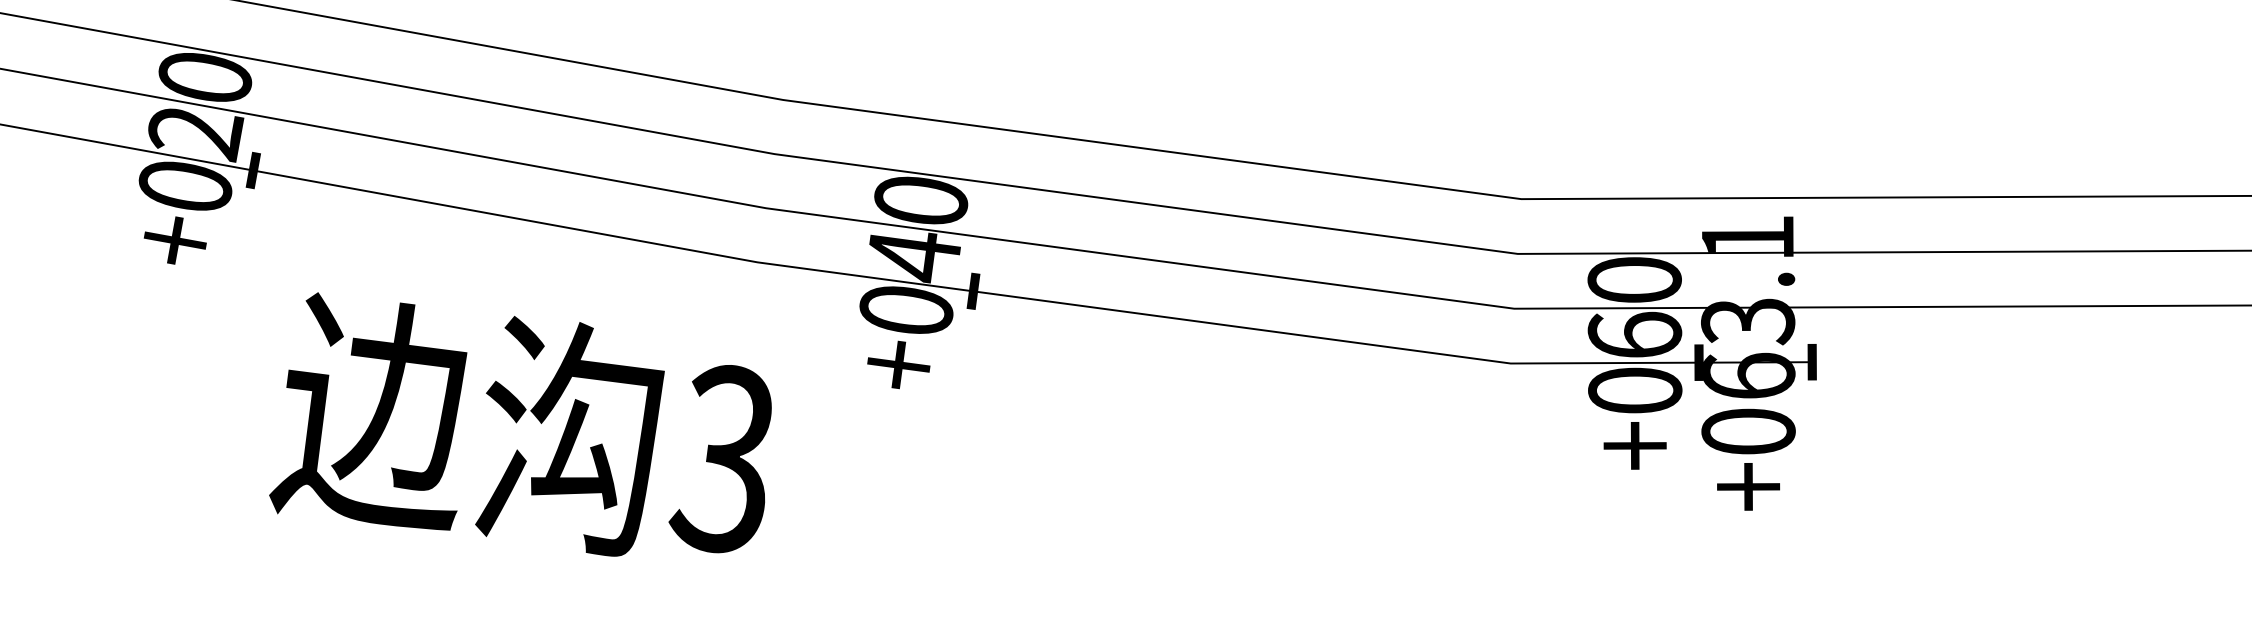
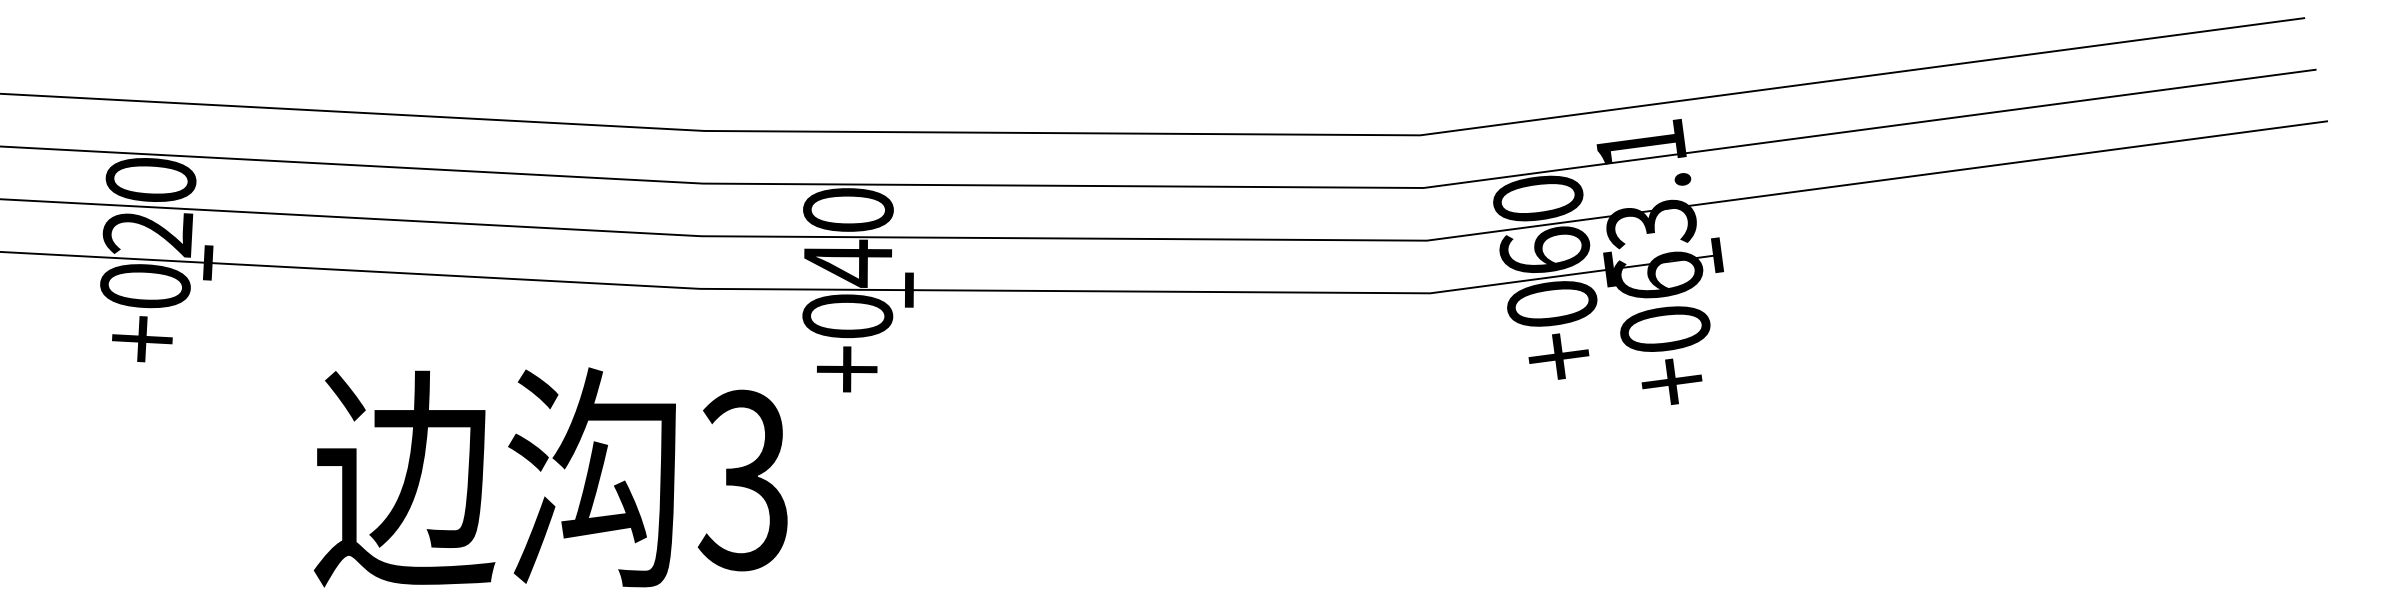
text: (525, 430) -> (550, 477), moved

